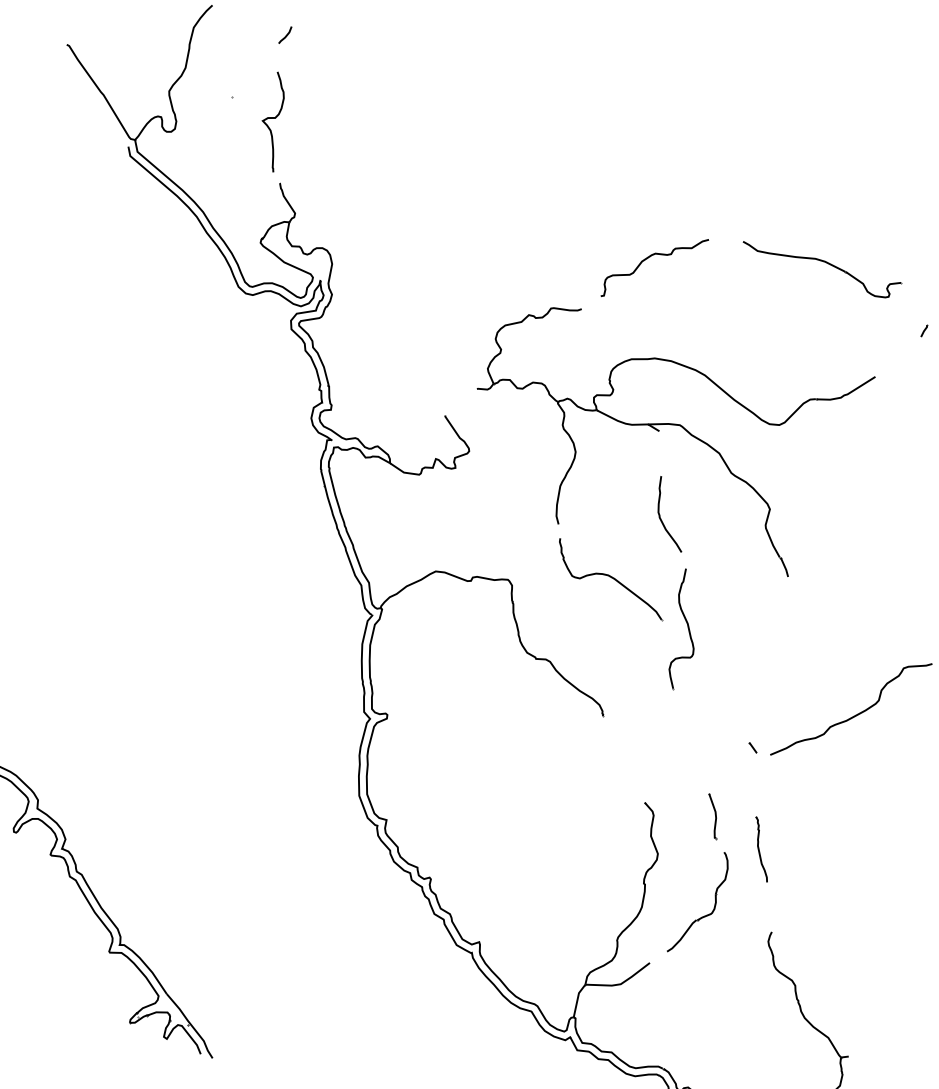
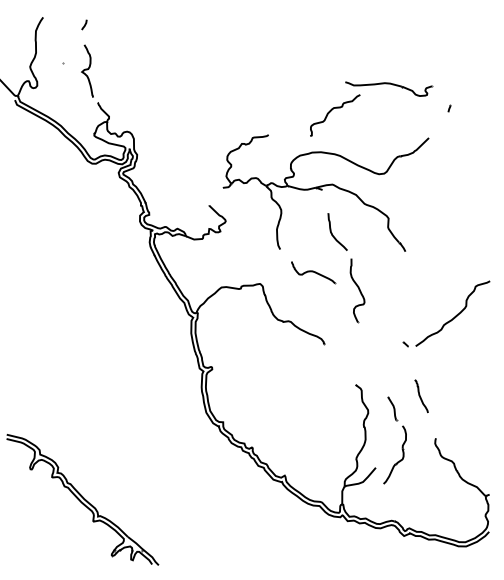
curve: (649, 259) -> (331, 111), moved
part: (610, 579) -> (313, 272), size x0.7
part: (717, 886) -> (402, 444), moved

